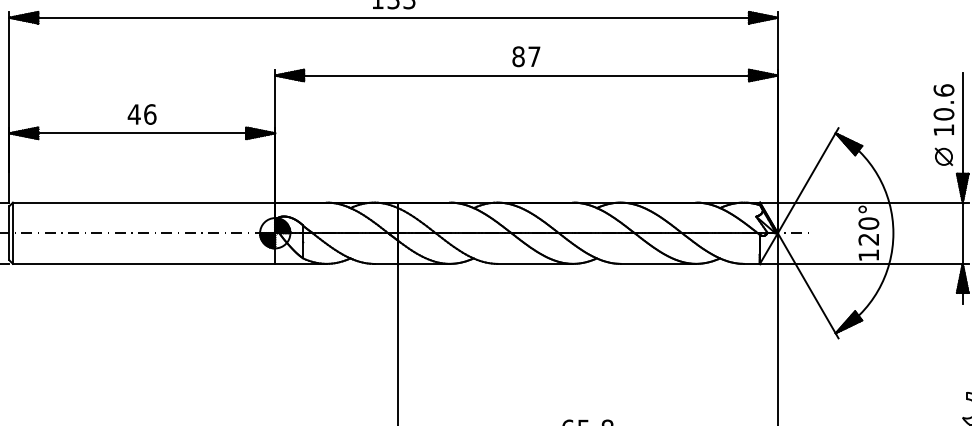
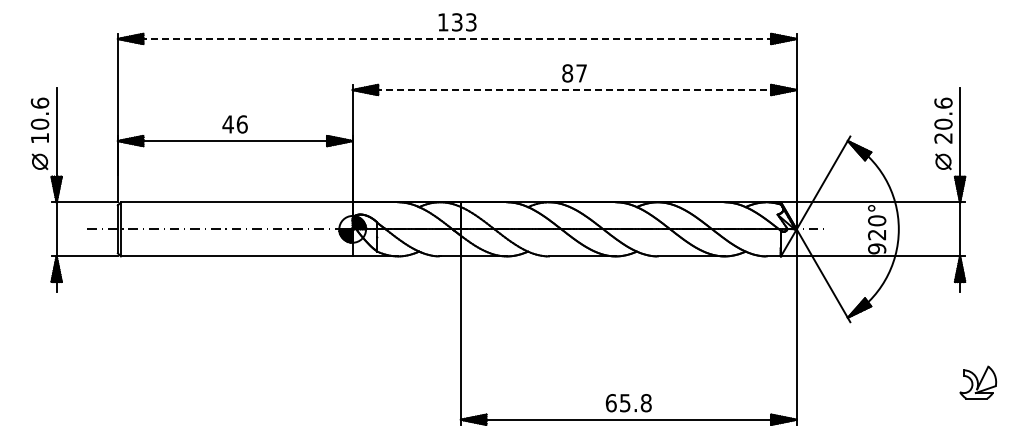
line: (393, 17) -> (457, 38), solid -> dashed
line: (527, 76) -> (575, 90), solid -> dashed
text: (943, 130) -> (943, 138), 10.6 -> 20.6
text: (869, 254) -> (877, 248), 120° -> 920°

